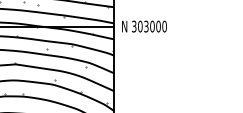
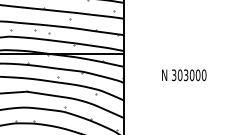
text: (144, 26) -> (184, 75), moved

